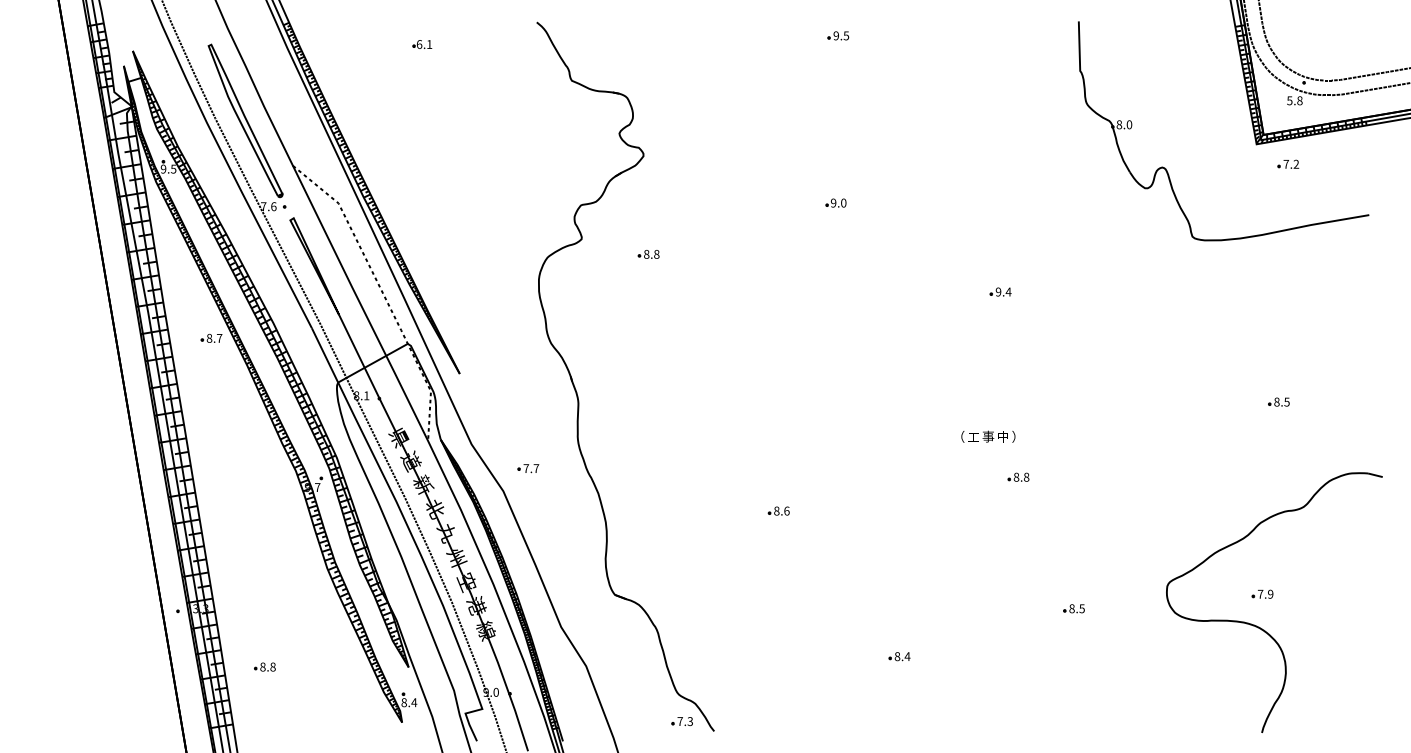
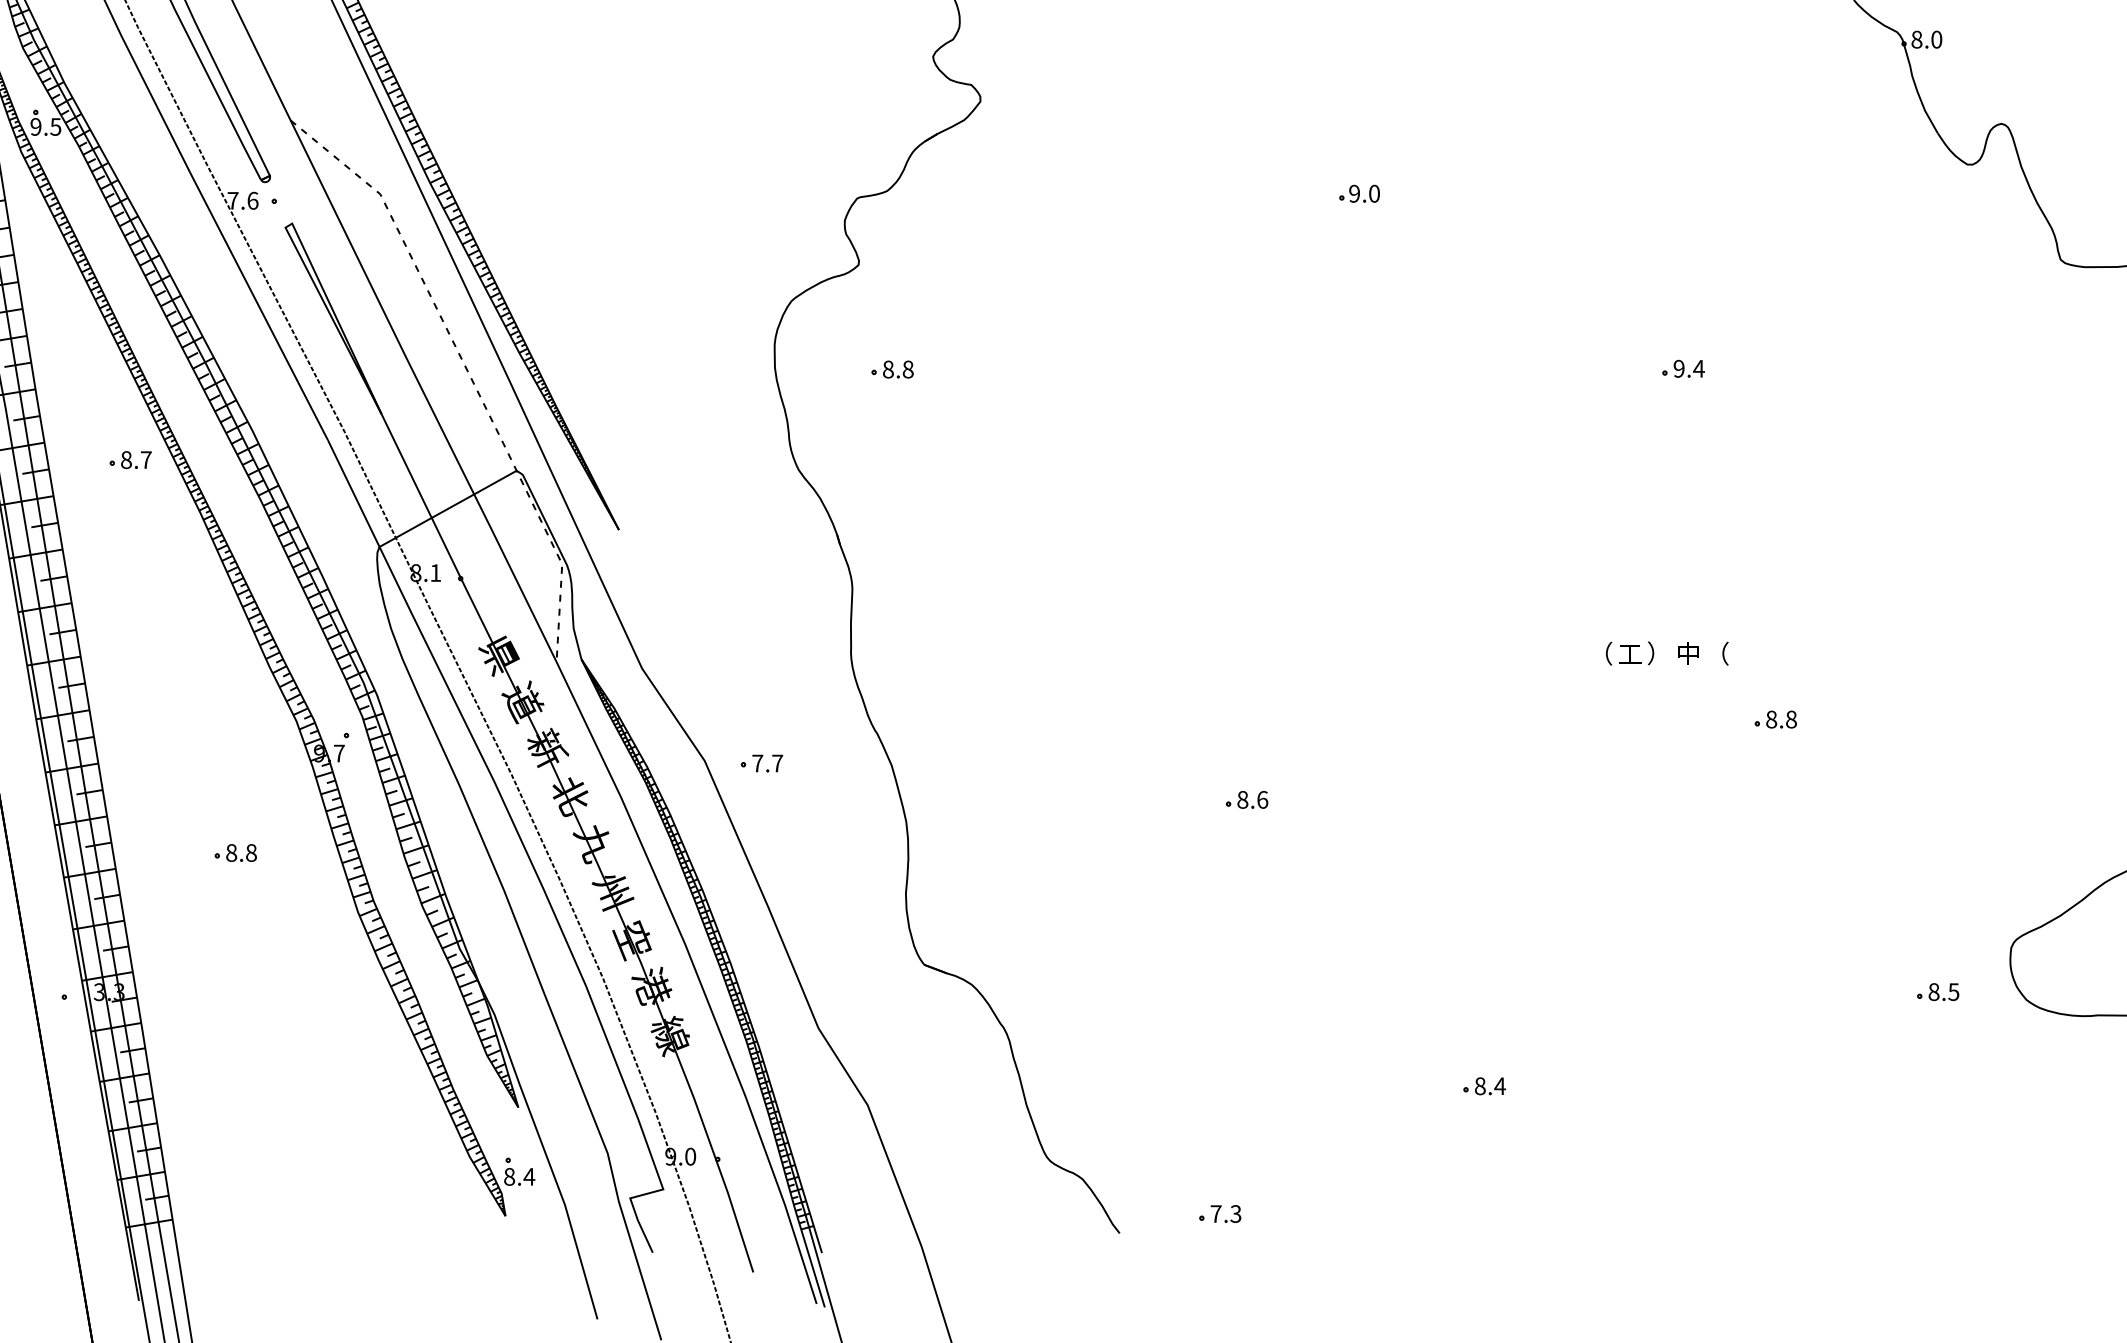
part: (648, 254) -> (891, 369), moved
text: (988, 436) -> (1659, 653), 事 -> ）
text: (1017, 436) -> (1716, 653), ） -> （
part: (528, 468) -> (761, 763), moved
part: (1018, 476) -> (1775, 718), moved
part: (1073, 608) -> (1936, 991), moved
part: (264, 666) -> (234, 851), moved
part: (681, 721) -> (1218, 1213), moved

